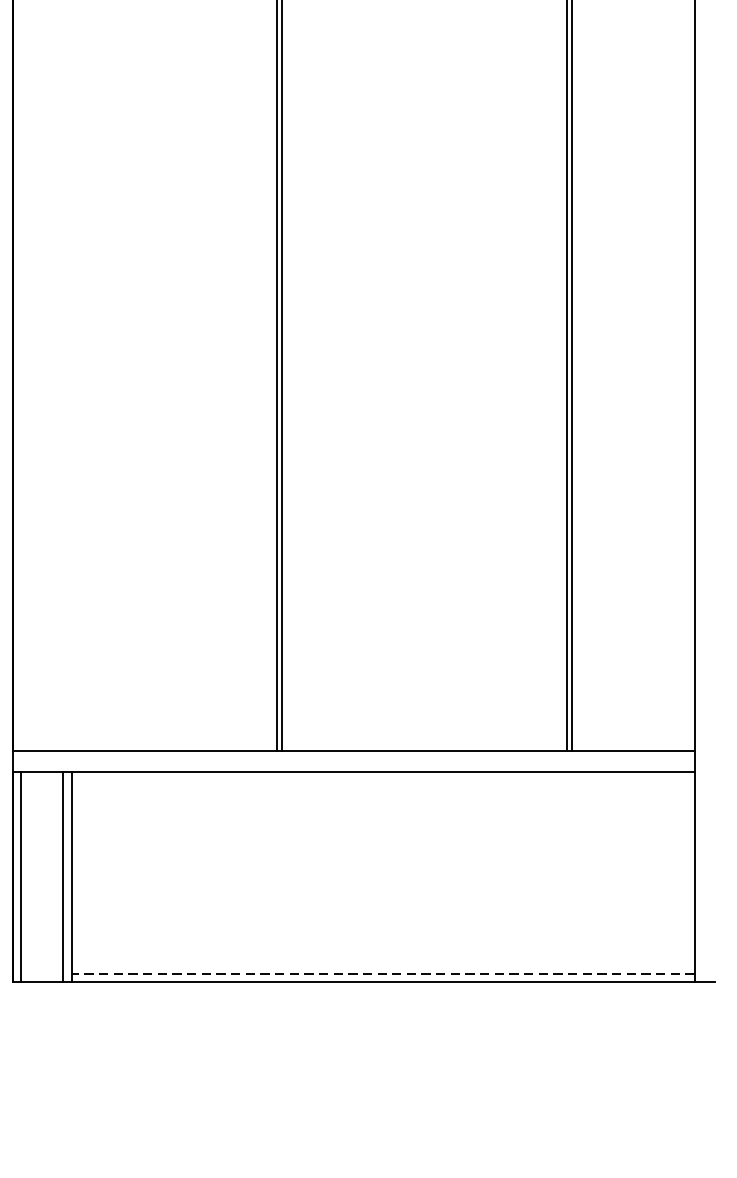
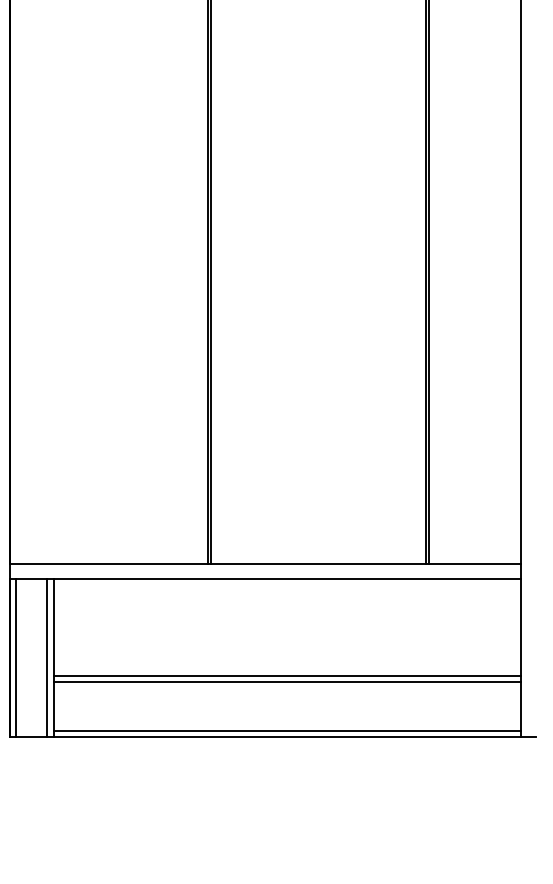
line: (383, 900) -> (287, 675), added
line: (383, 909) -> (287, 682), added
line: (383, 973) -> (287, 730), dashed -> solid

